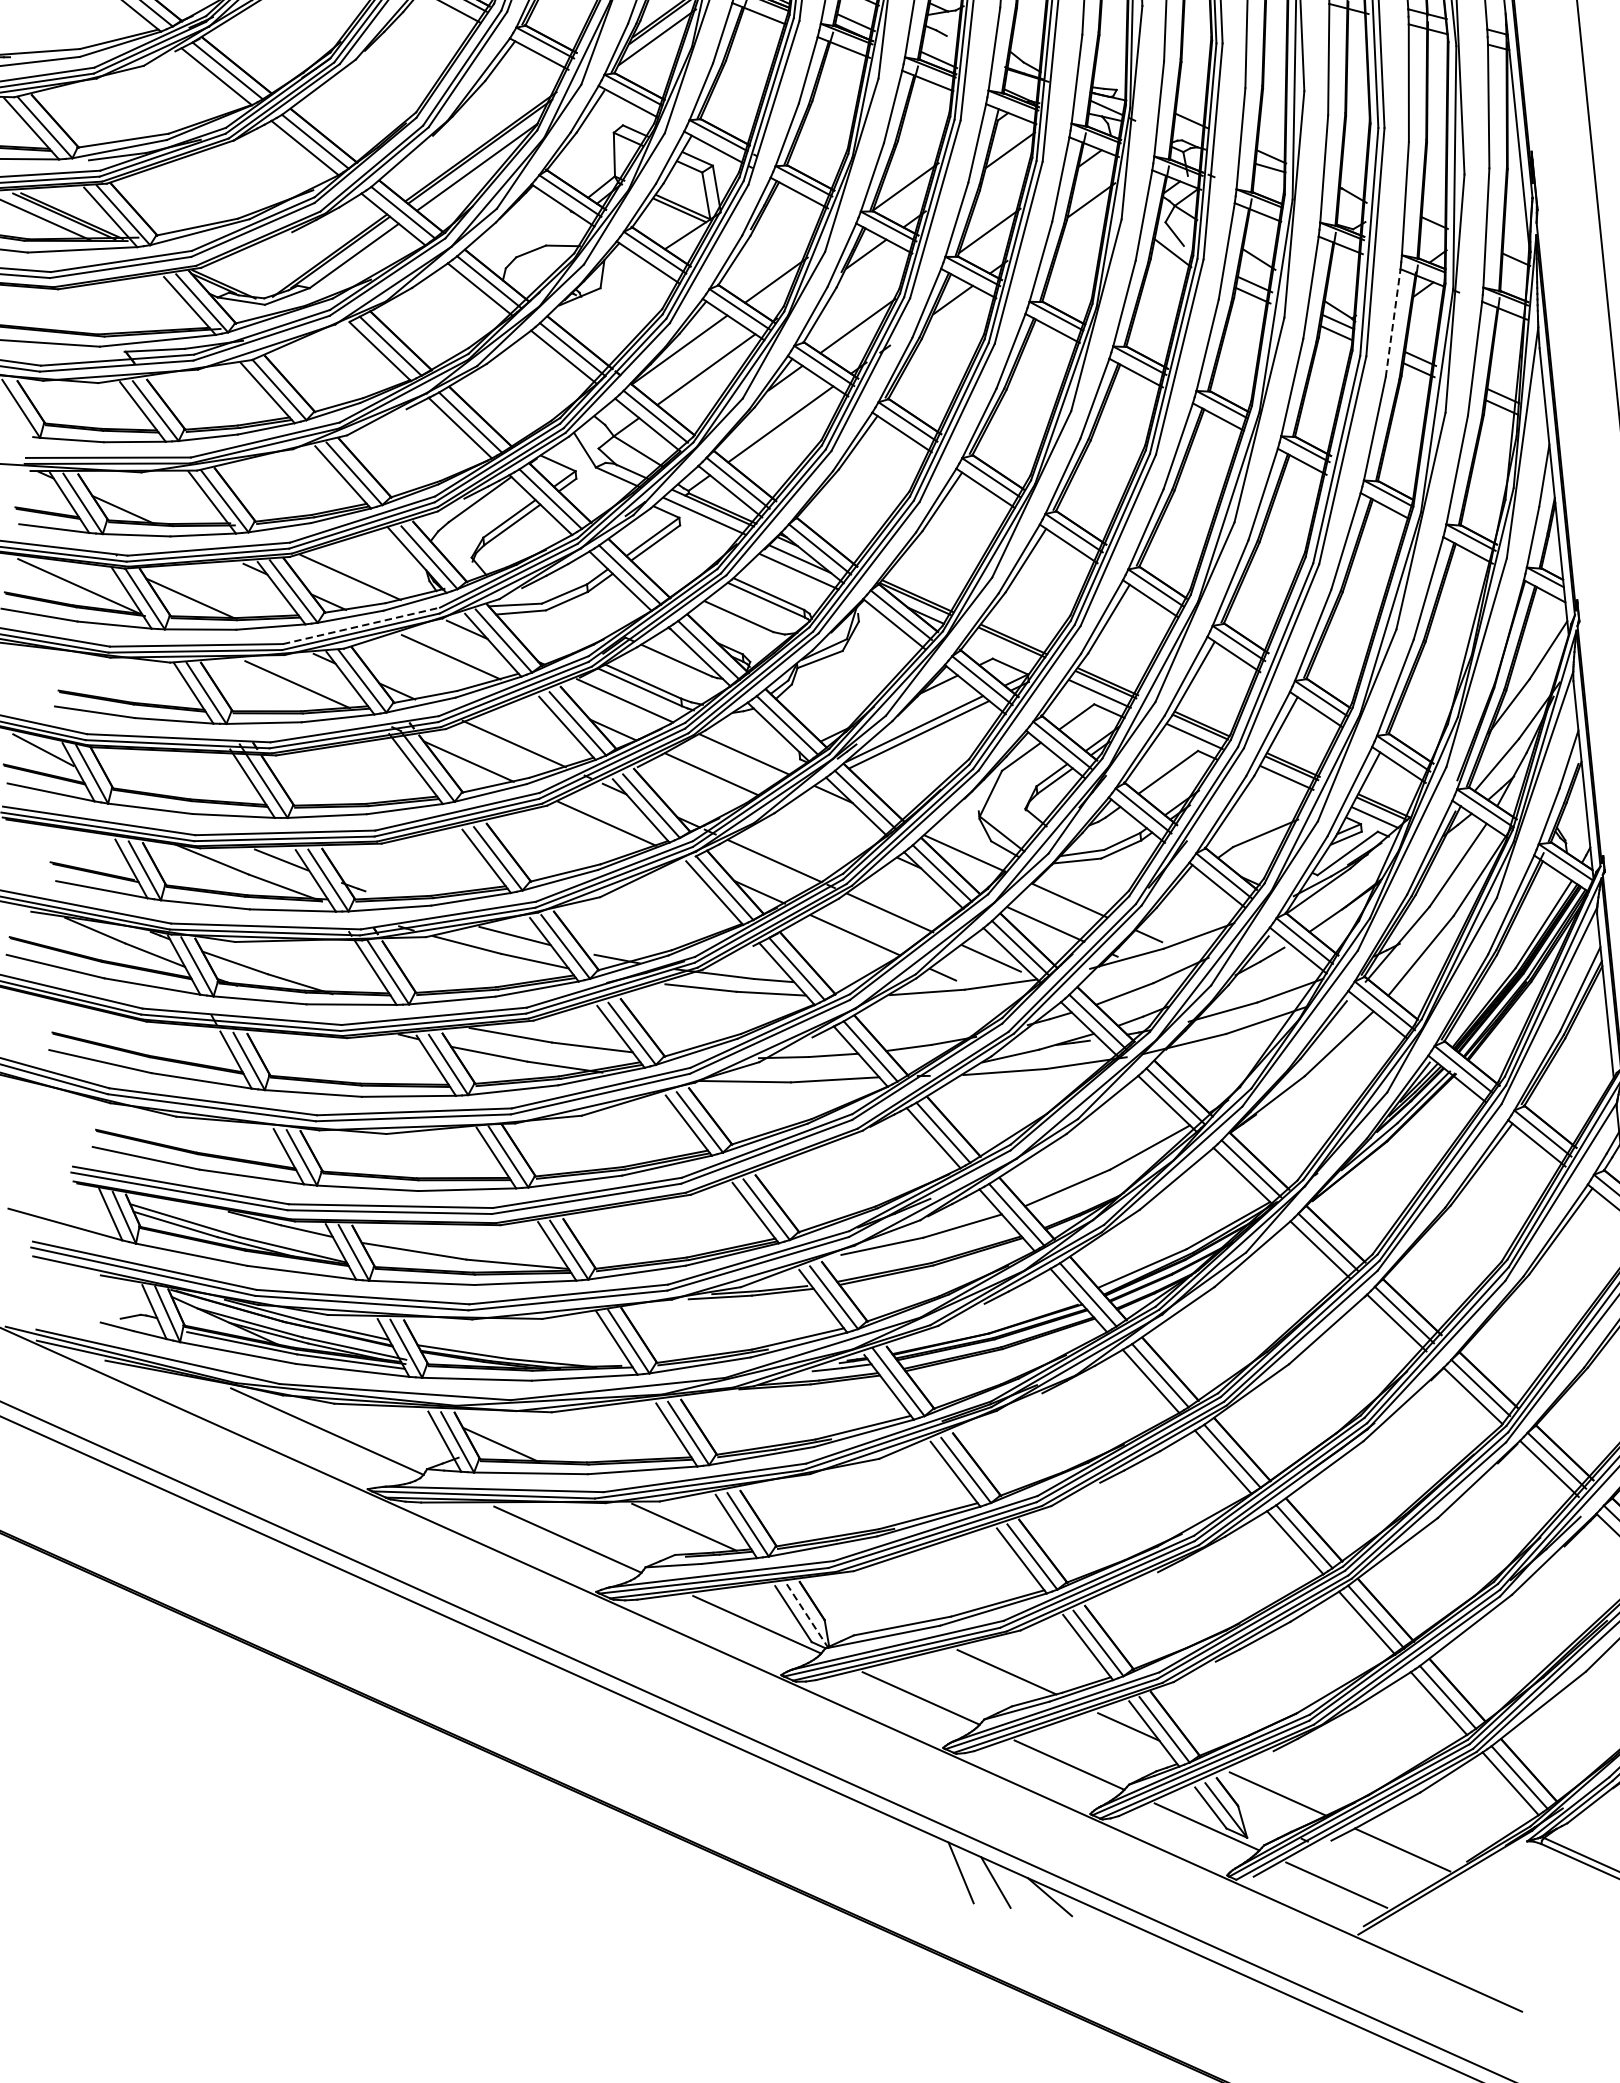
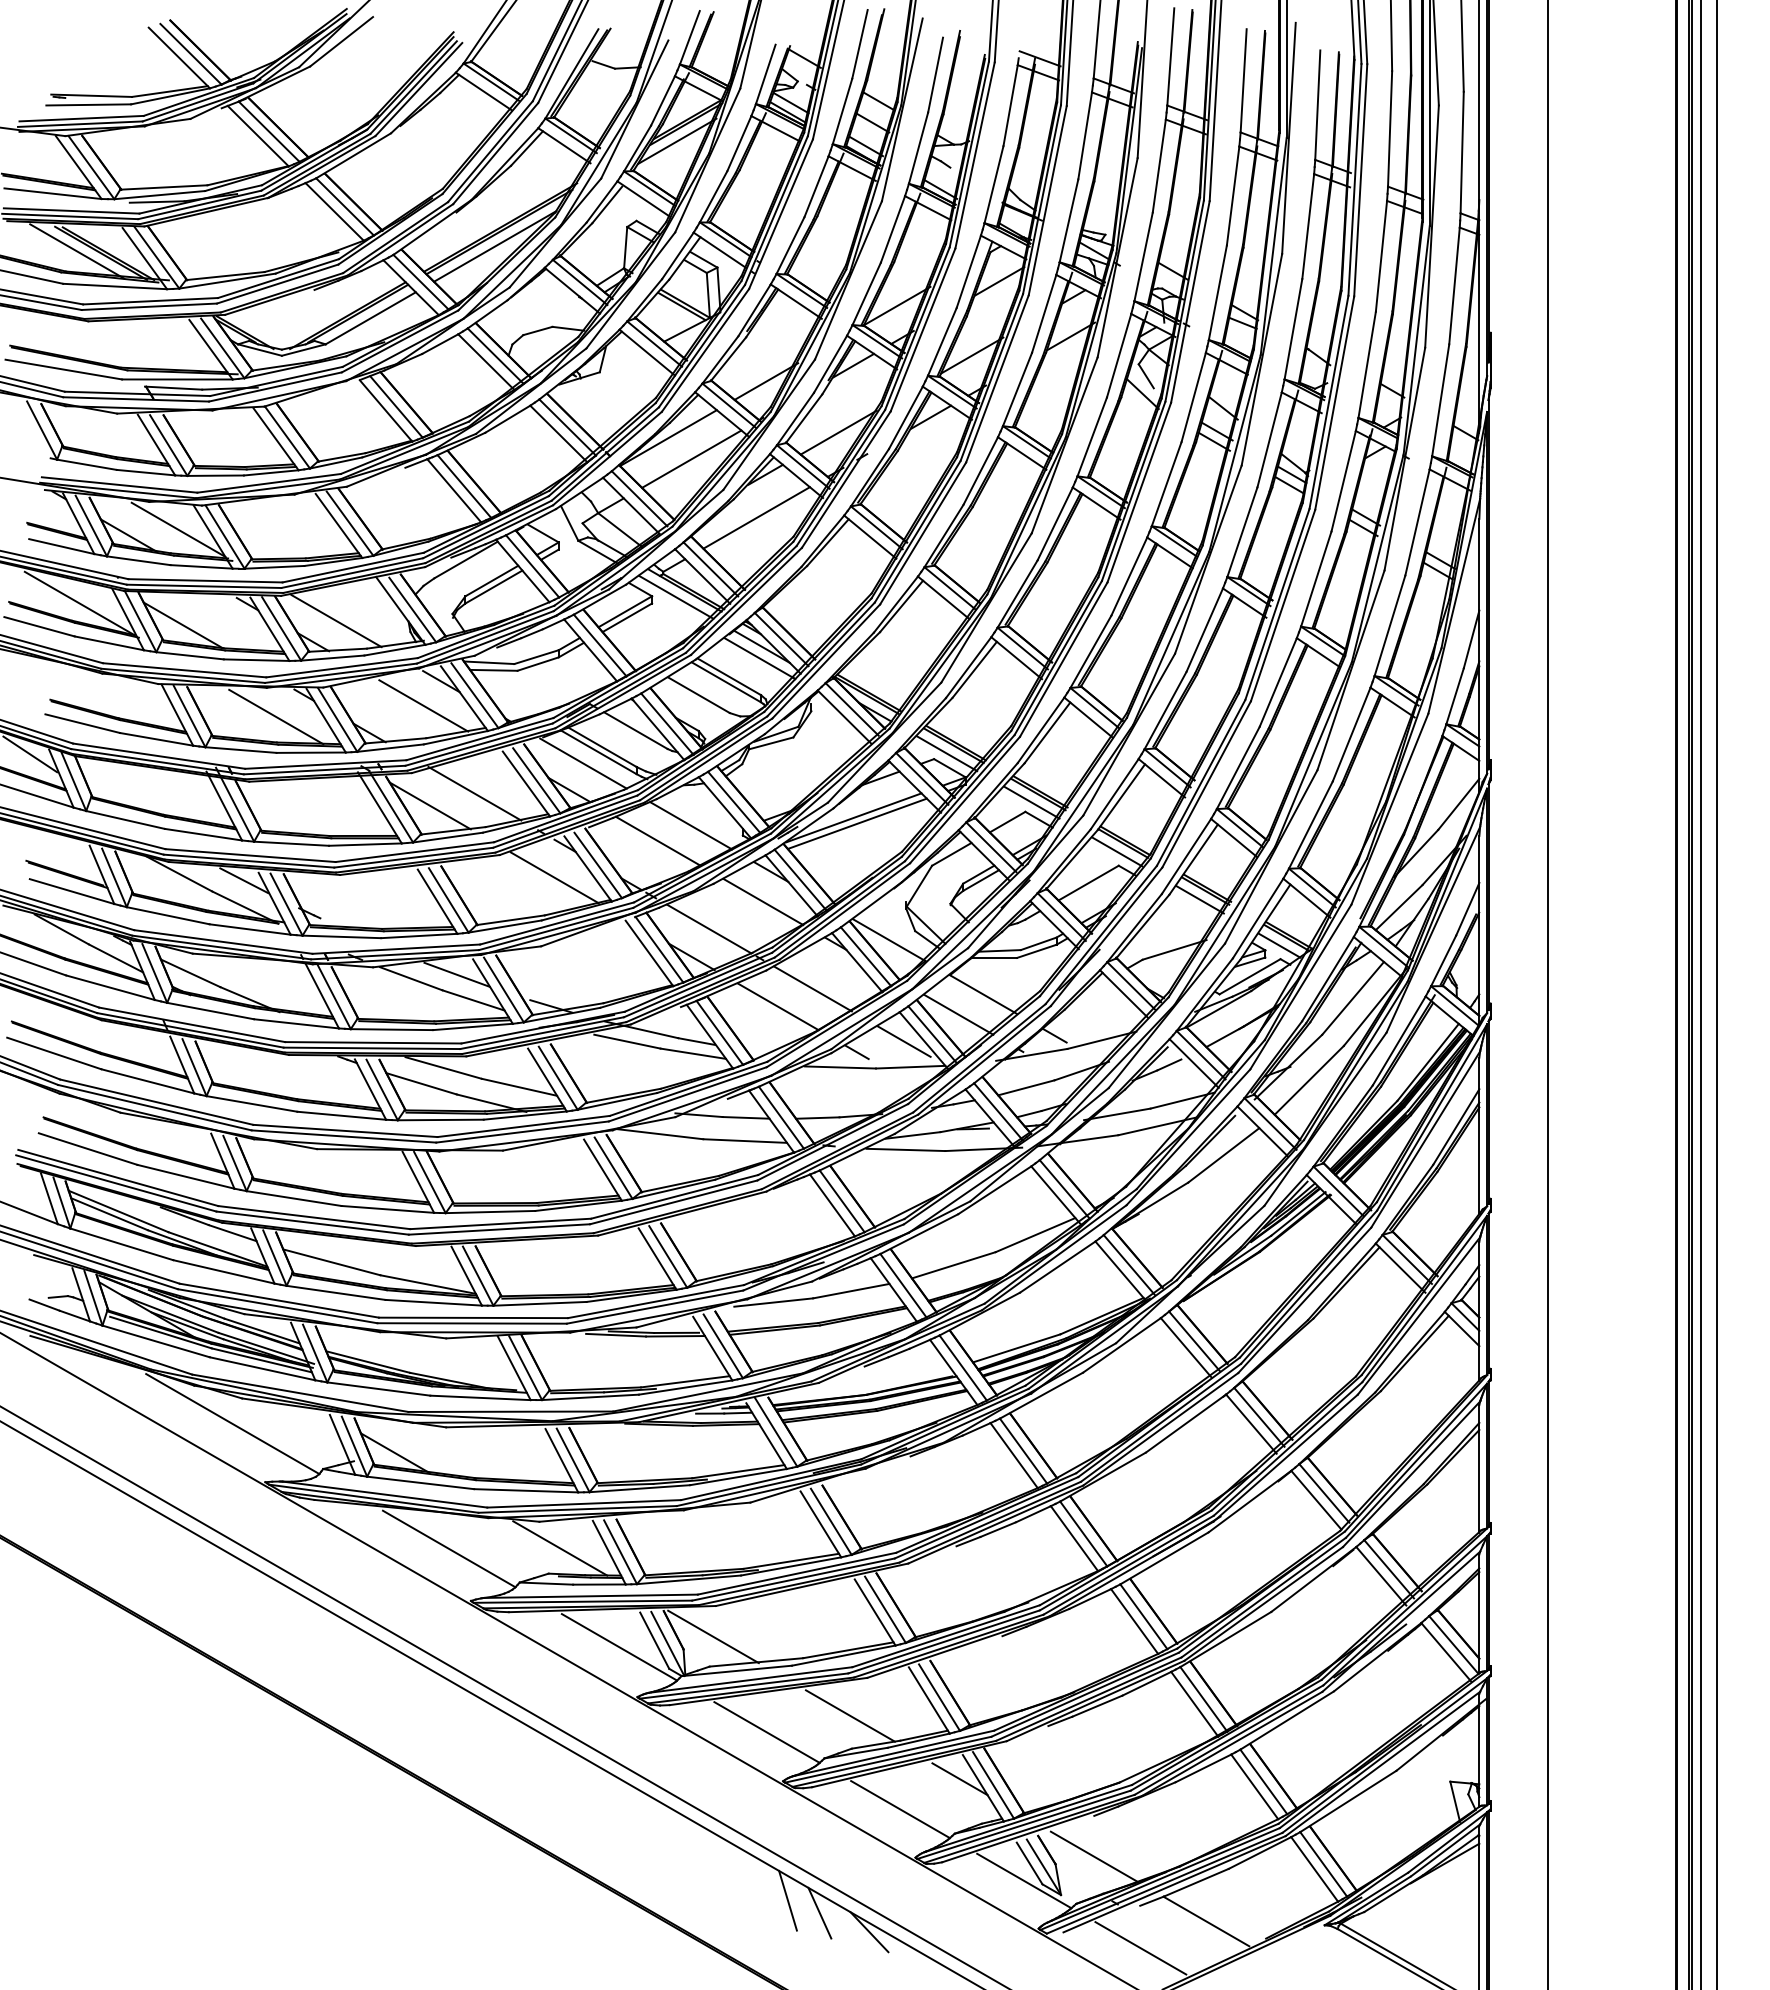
line: (1392, 323) -> (1343, 481), dashed -> solid
line: (174, 498) -> (178, 529), added
line: (361, 625) -> (342, 667), dashed -> solid
line: (1005, 651) -> (946, 753), added
line: (828, 826) -> (763, 901), added
line: (854, 1603) -> (713, 1636), added
line: (807, 1615) -> (667, 1643), dashed -> solid

